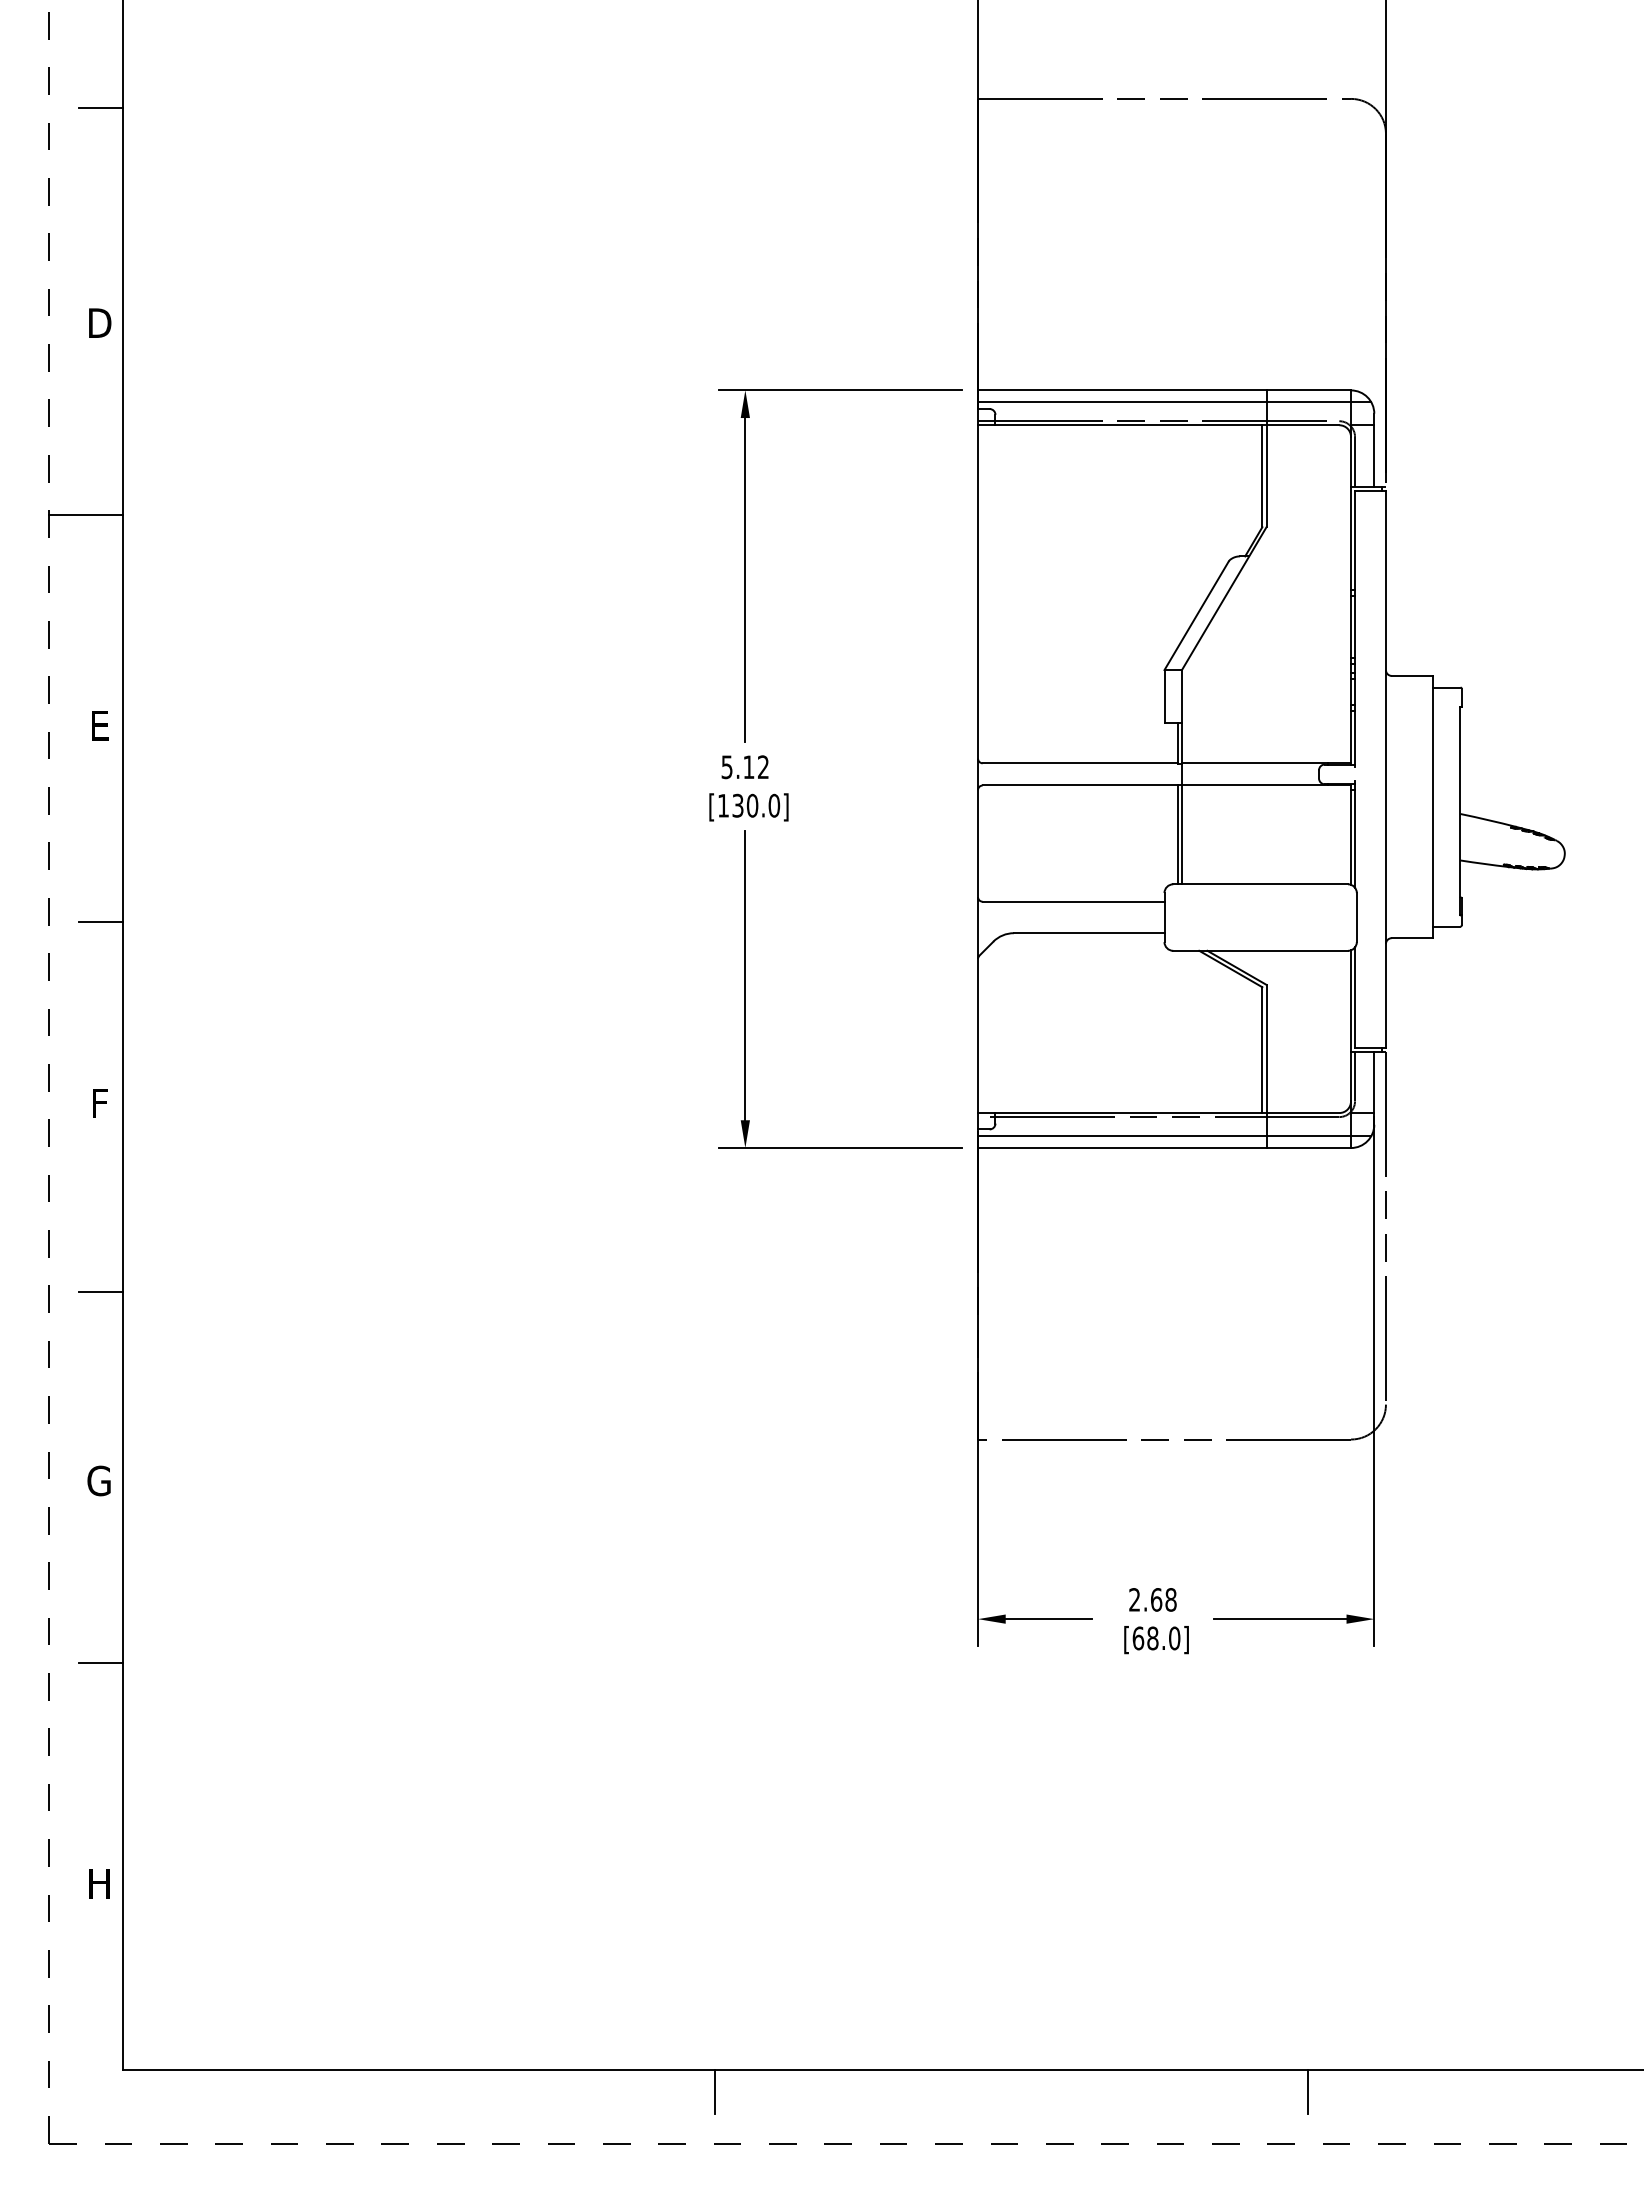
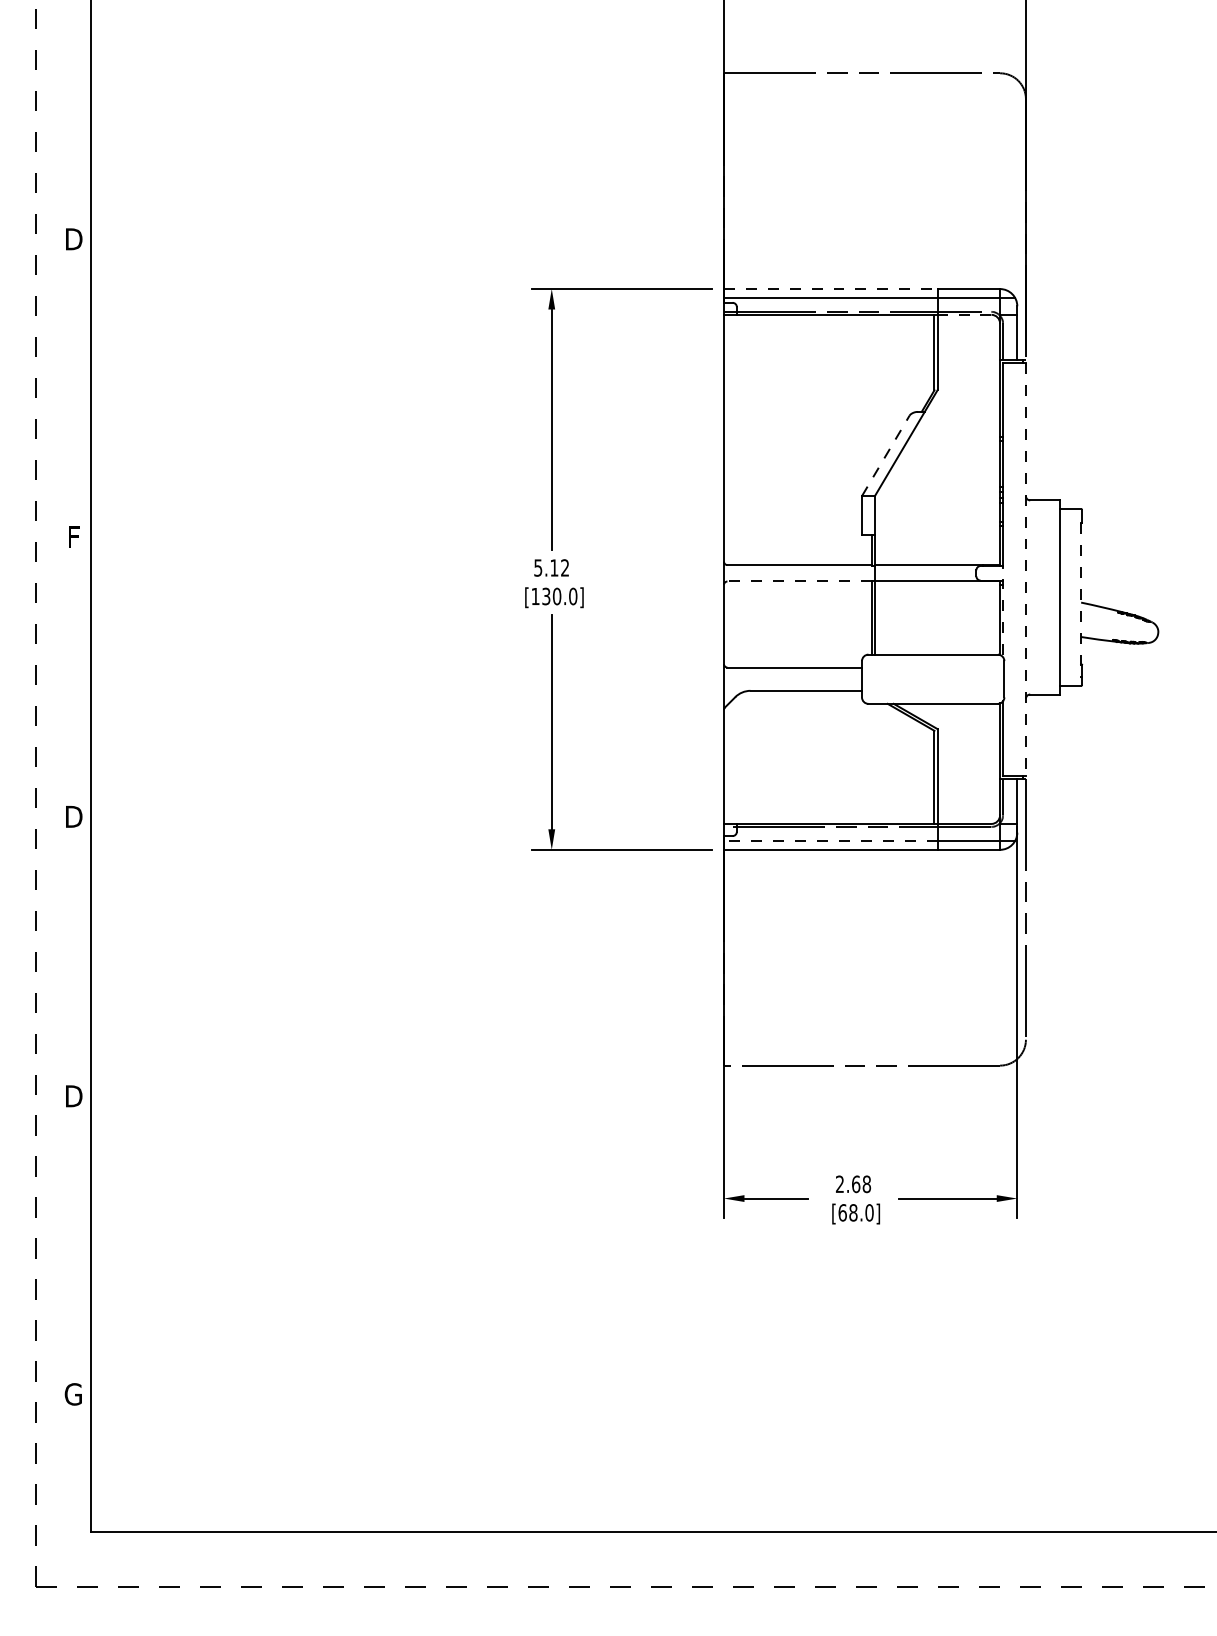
line: (100, 107) -> (74, 79), removed
line: (1122, 390) -> (830, 289), solid -> dashed
line: (1302, 425) -> (964, 315), solid -> dashed
line: (86, 515) -> (64, 381), removed
line: (1196, 615) -> (885, 455), solid -> dashed
text: (100, 725) -> (74, 537), E -> F
line: (1385, 769) -> (1025, 569), solid -> dashed
line: (1080, 785) -> (799, 581), solid -> dashed
line: (1460, 811) -> (1081, 600), solid -> dashed
line: (1355, 835) -> (1003, 618), solid -> dashed
line: (100, 922) -> (74, 682), removed
text: (100, 1103) -> (74, 816), F -> D
line: (1121, 1136) -> (830, 841), solid -> dashed
line: (100, 1292) -> (74, 956), removed
text: (99, 1480) -> (73, 1095), G -> D
line: (100, 1662) -> (74, 1230), removed
text: (98, 1883) -> (72, 1394), H -> G
line: (715, 2091) -> (529, 1548), removed
line: (1307, 2091) -> (967, 1548), removed

